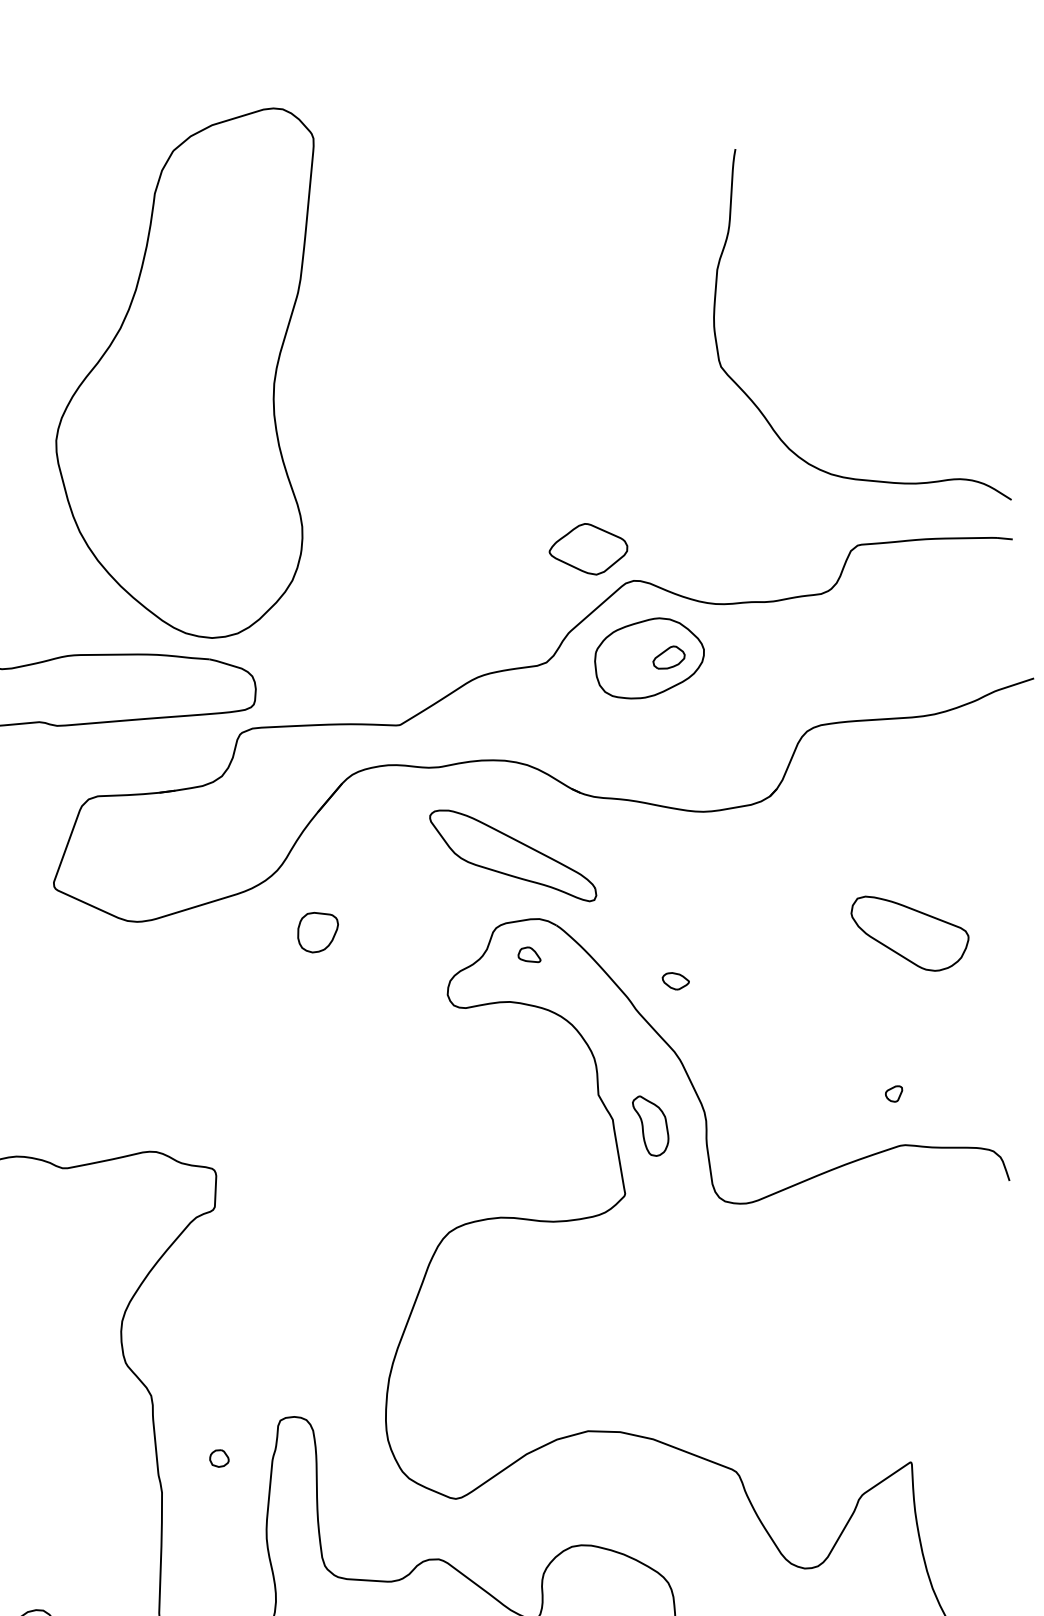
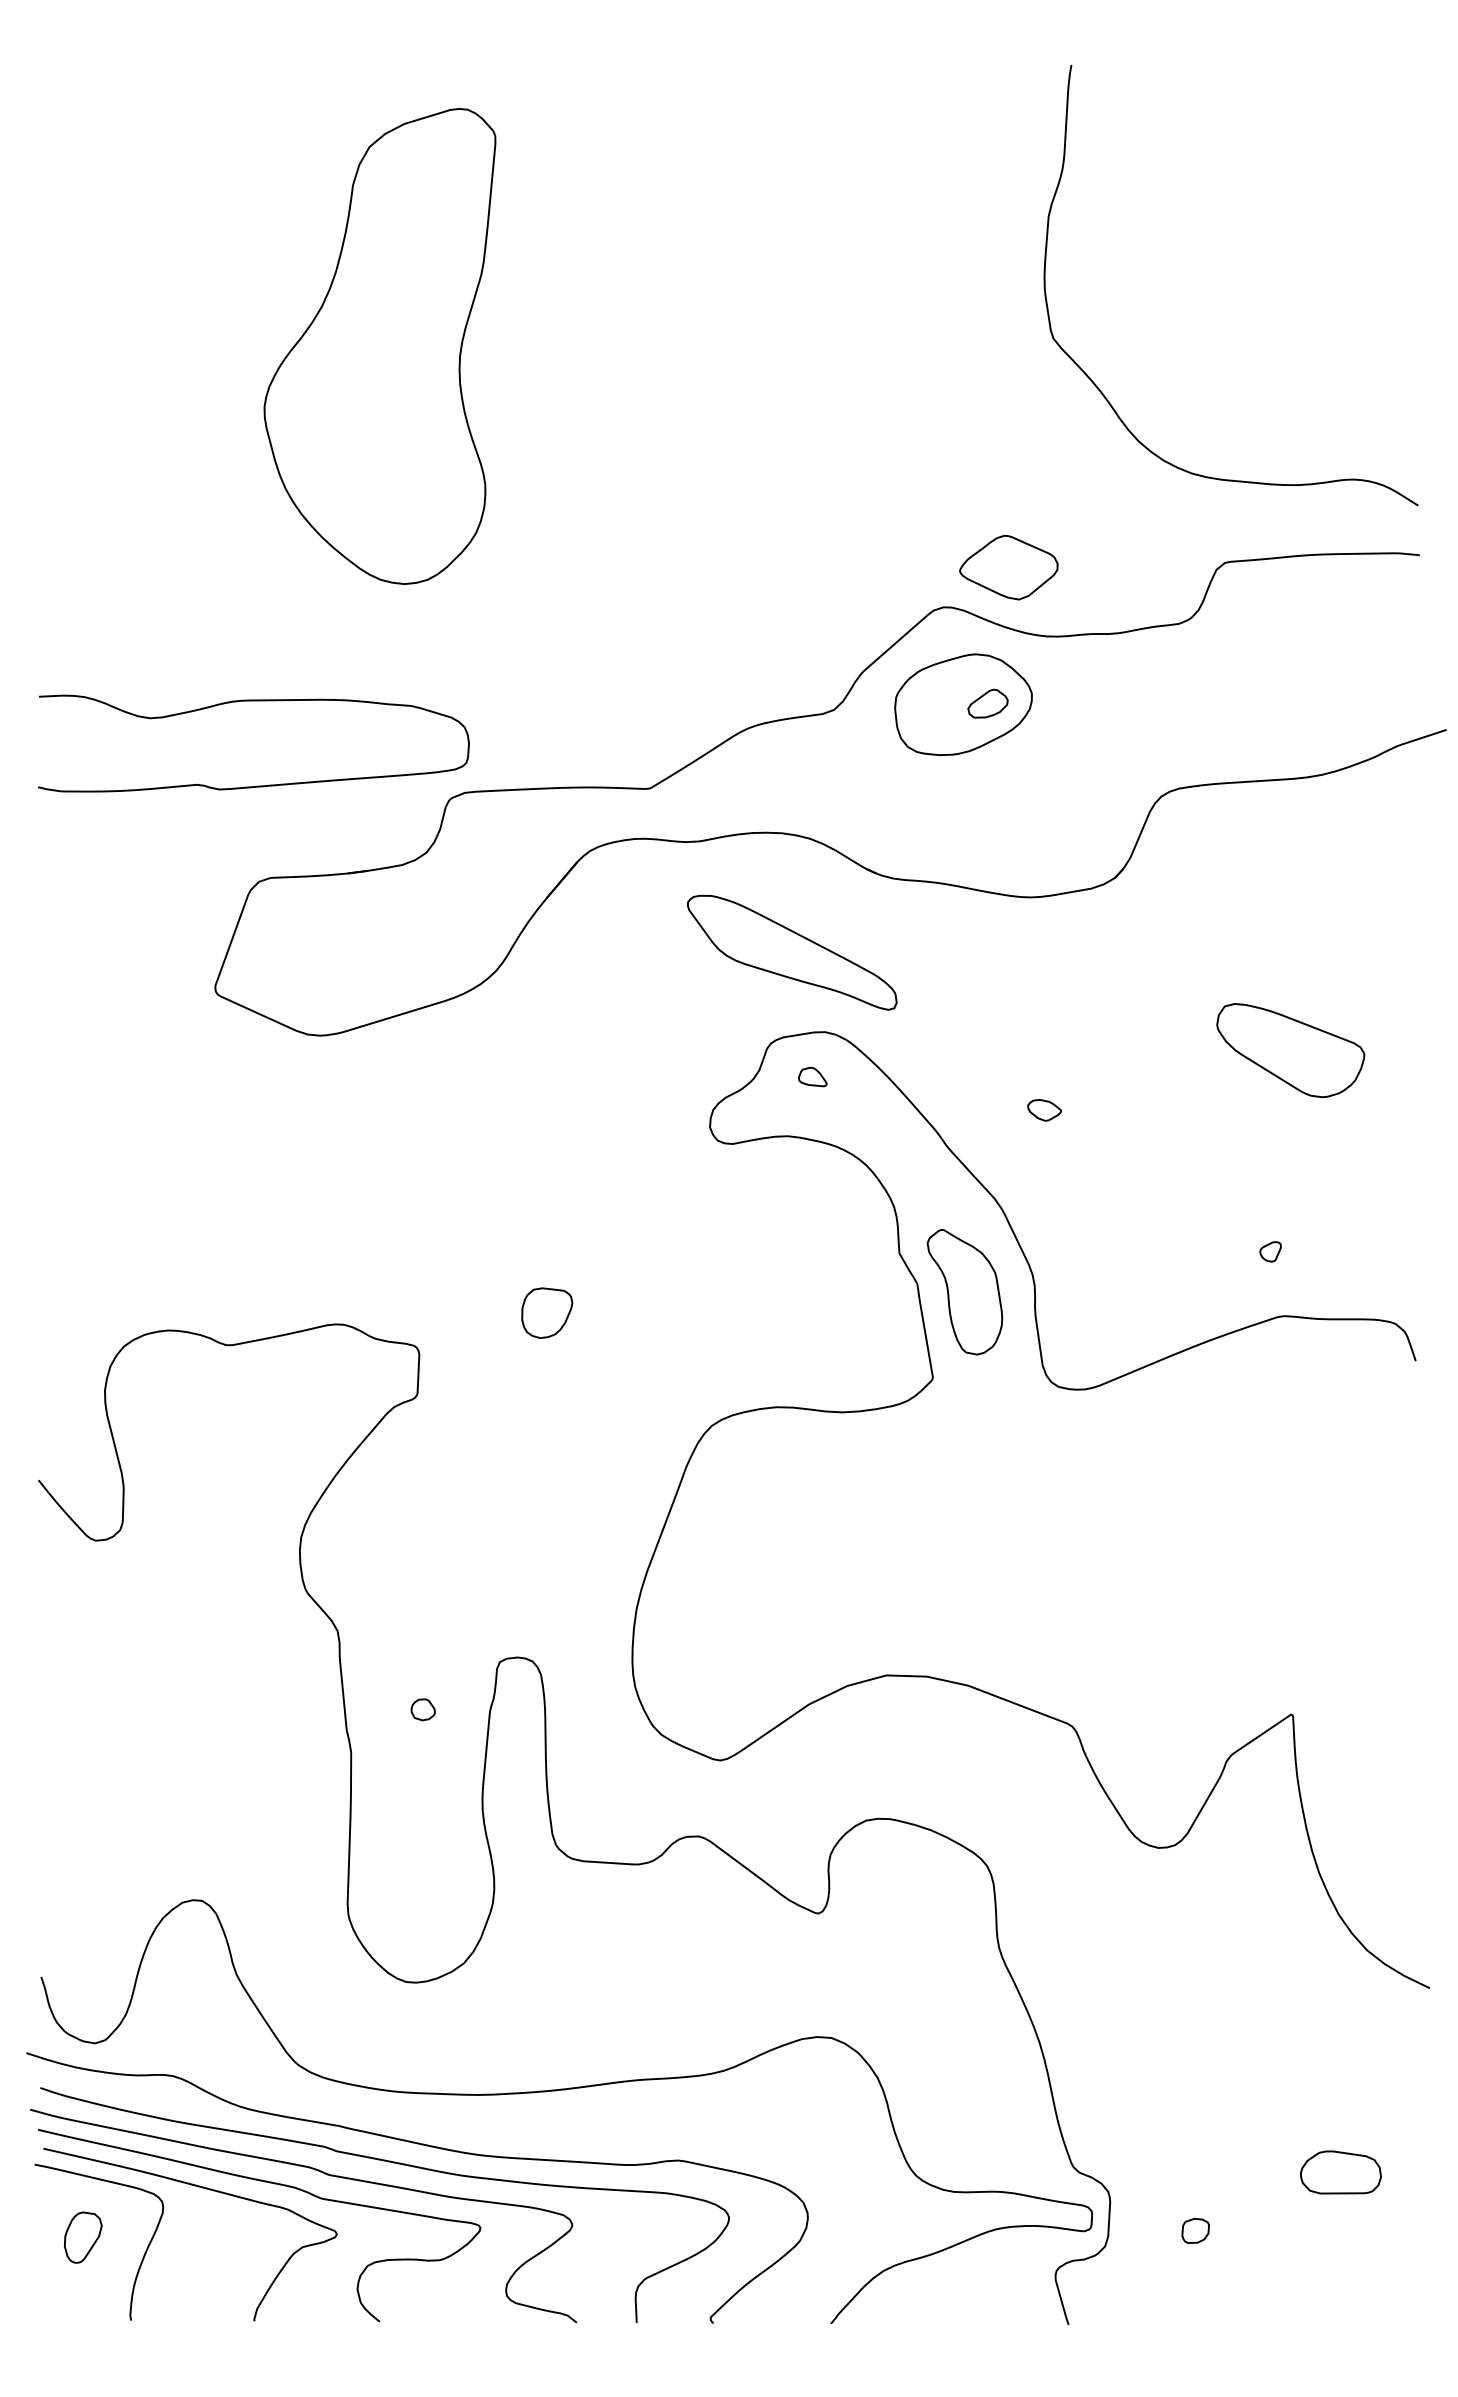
part: (184, 373) -> (379, 346), size x0.71
part: (588, 549) -> (1008, 567), moved
part: (318, 932) -> (547, 1312), moved
part: (675, 981) -> (1044, 1110), moved
part: (650, 1126) -> (964, 1292), size x1.67

